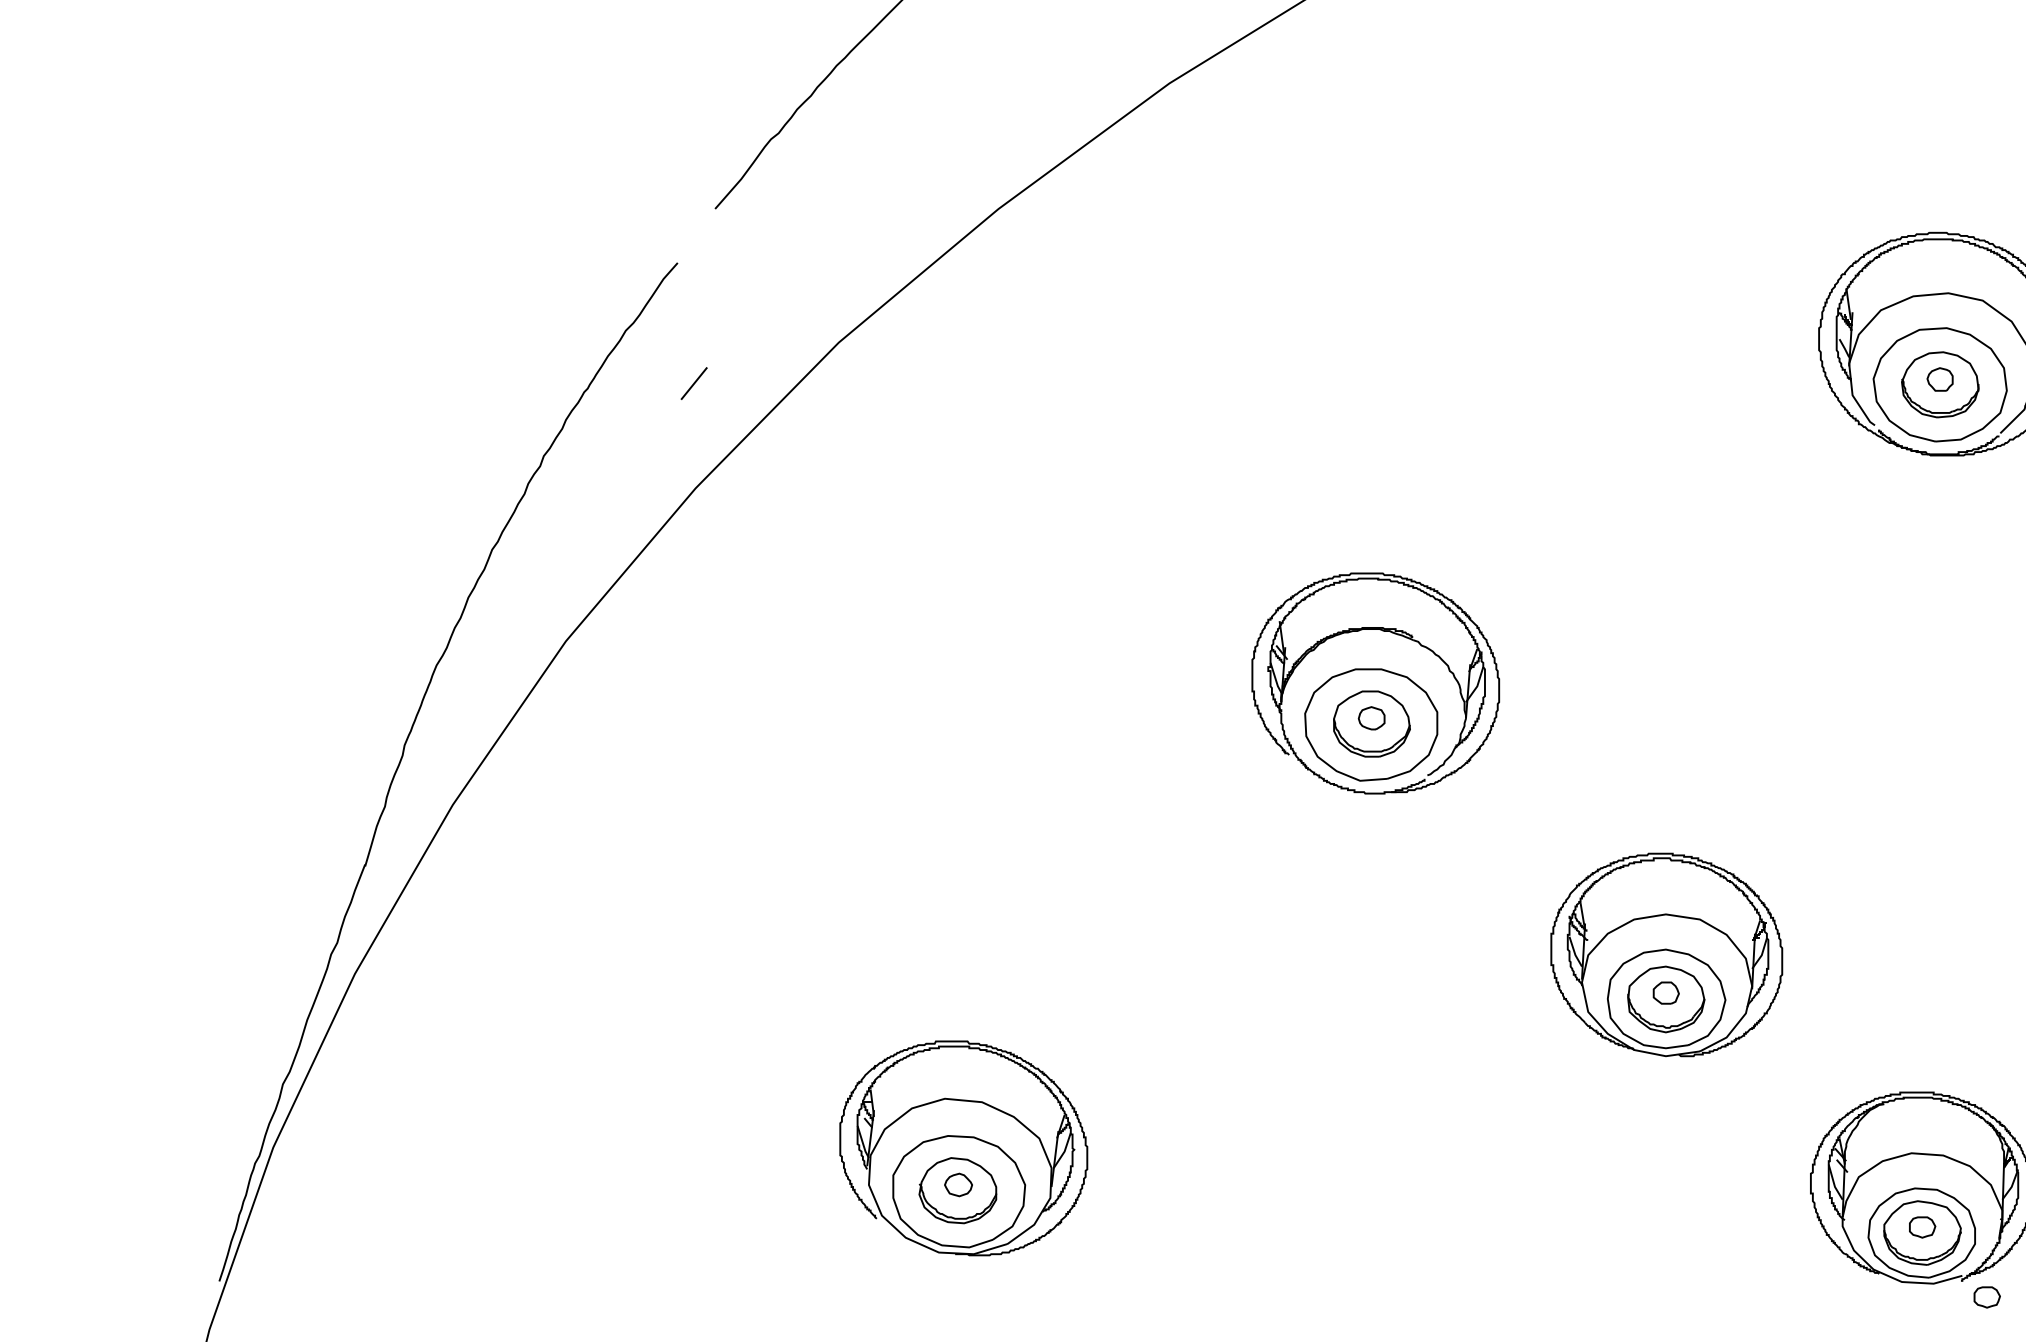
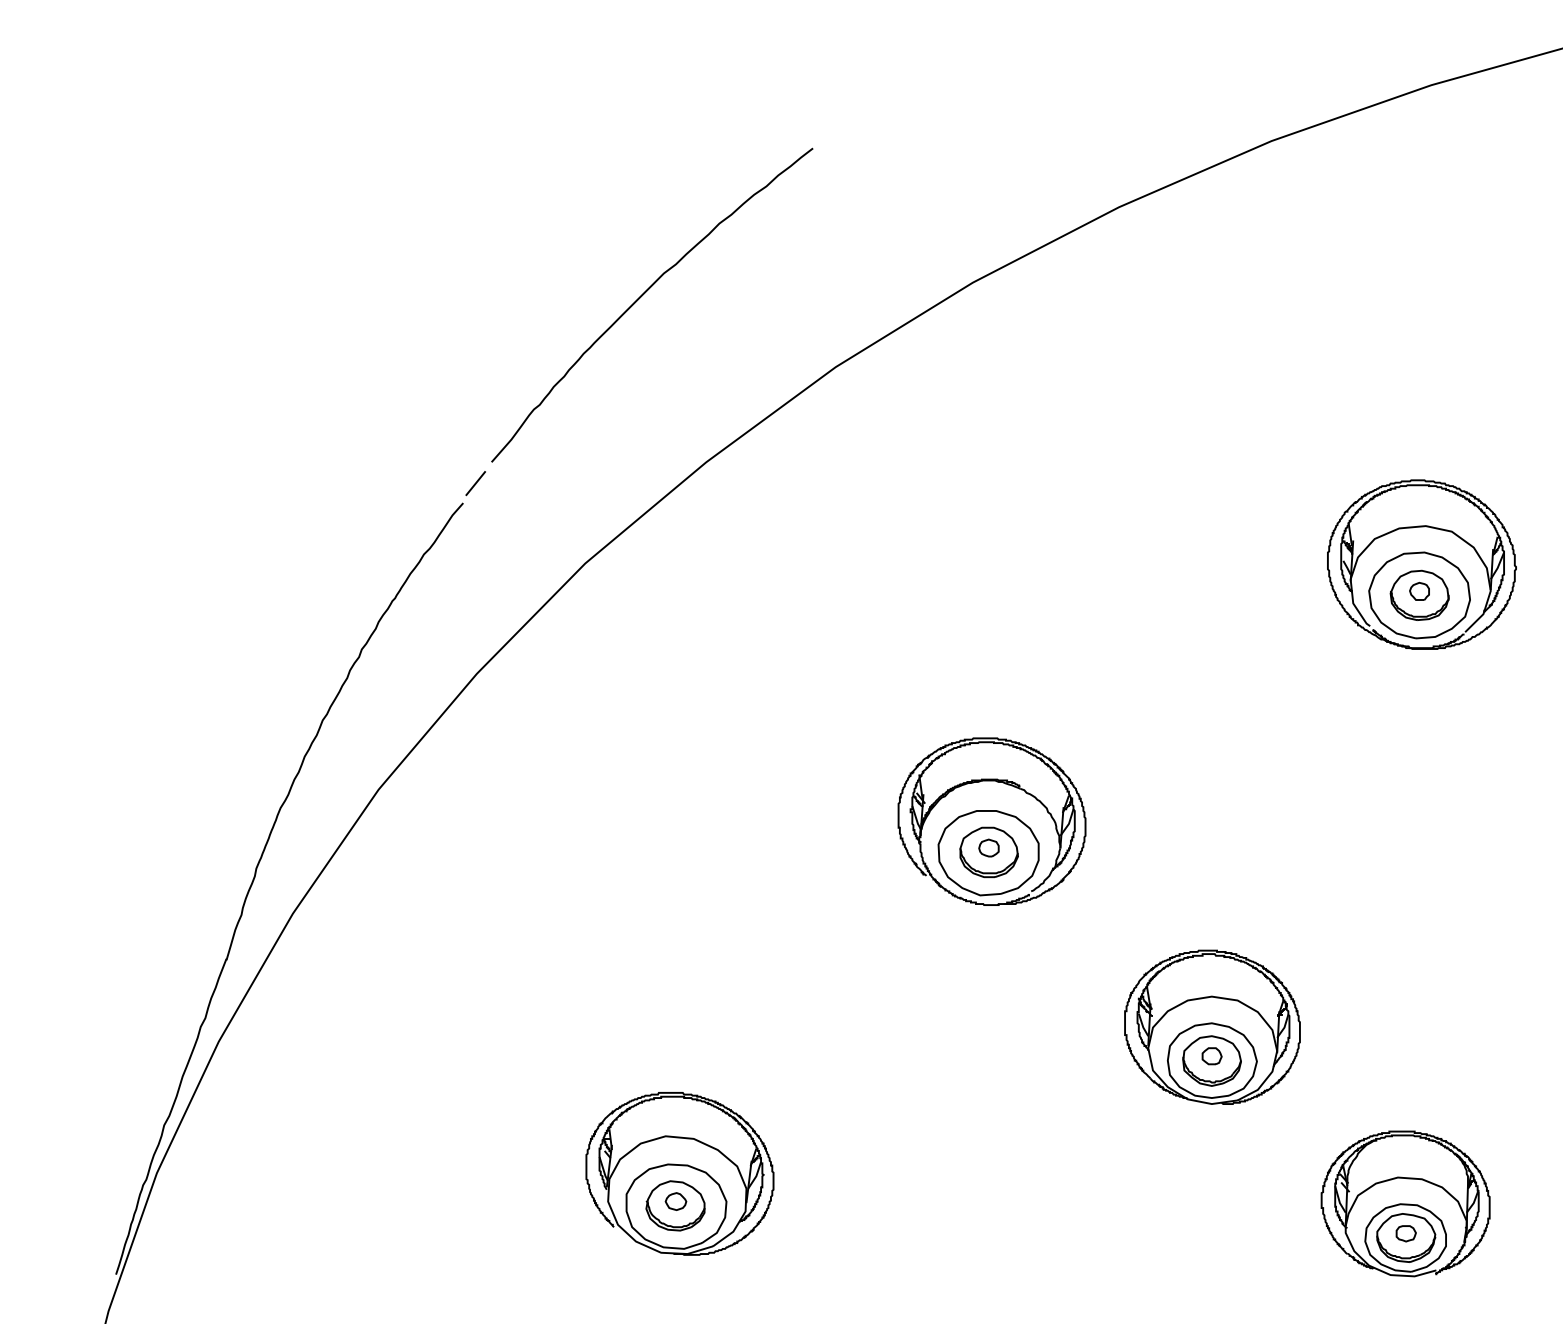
line: (693, 383) -> (475, 483), moved
part: (1986, 1297) -> (1454, 1286), removed

